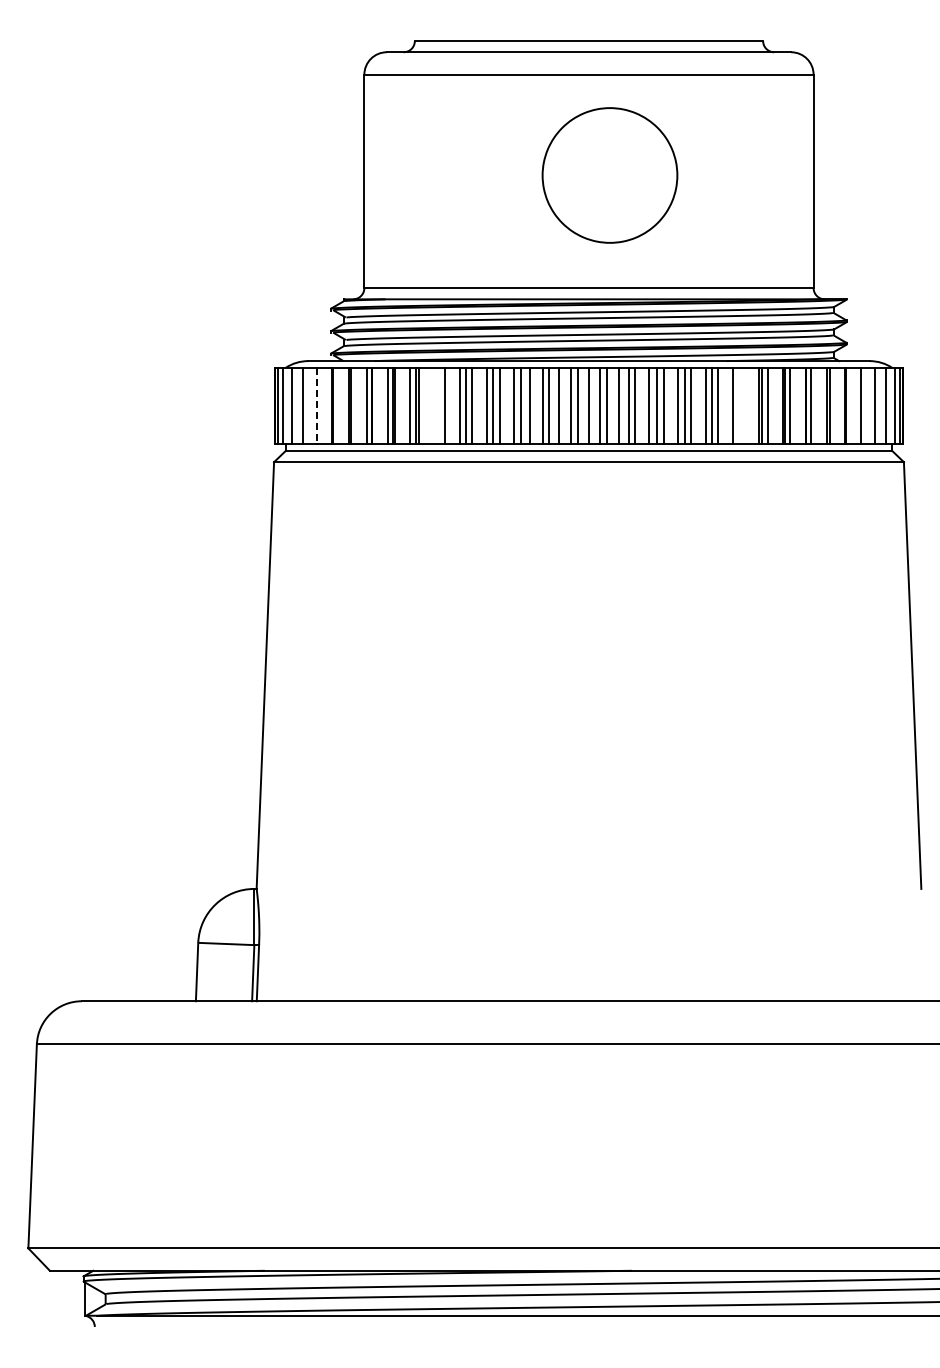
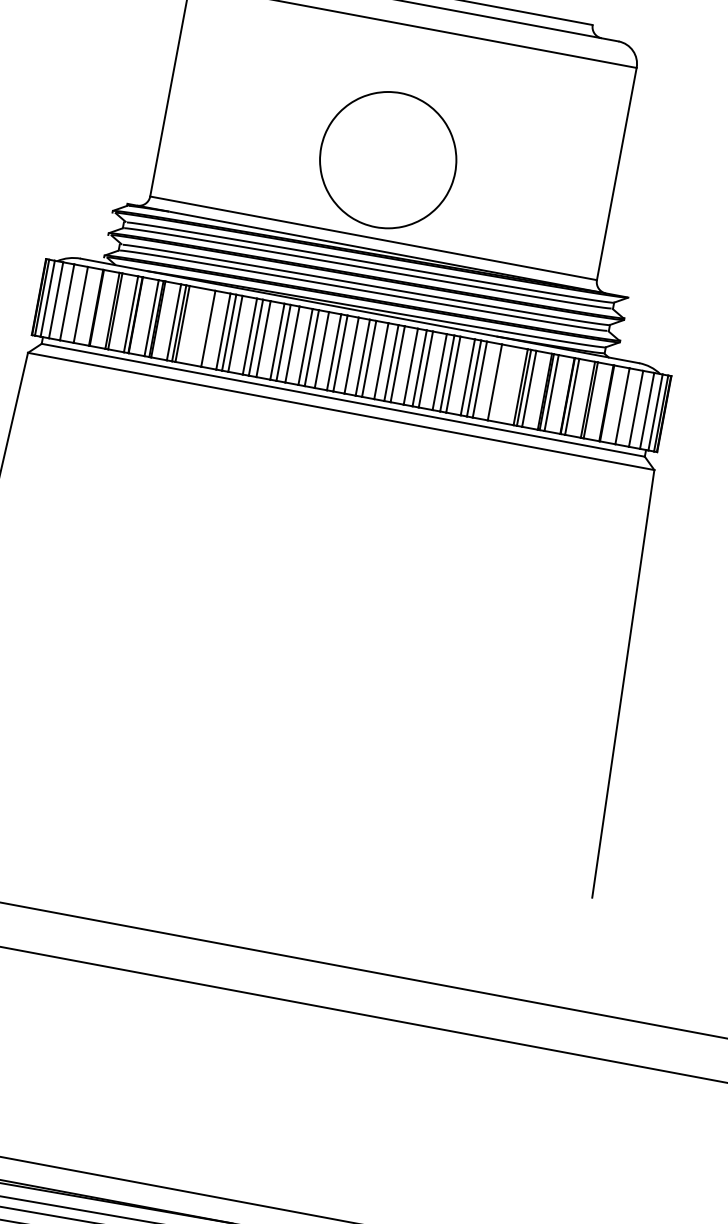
part: (609, 175) -> (387, 160), moved
line: (316, 406) -> (80, 305), dashed -> solid

